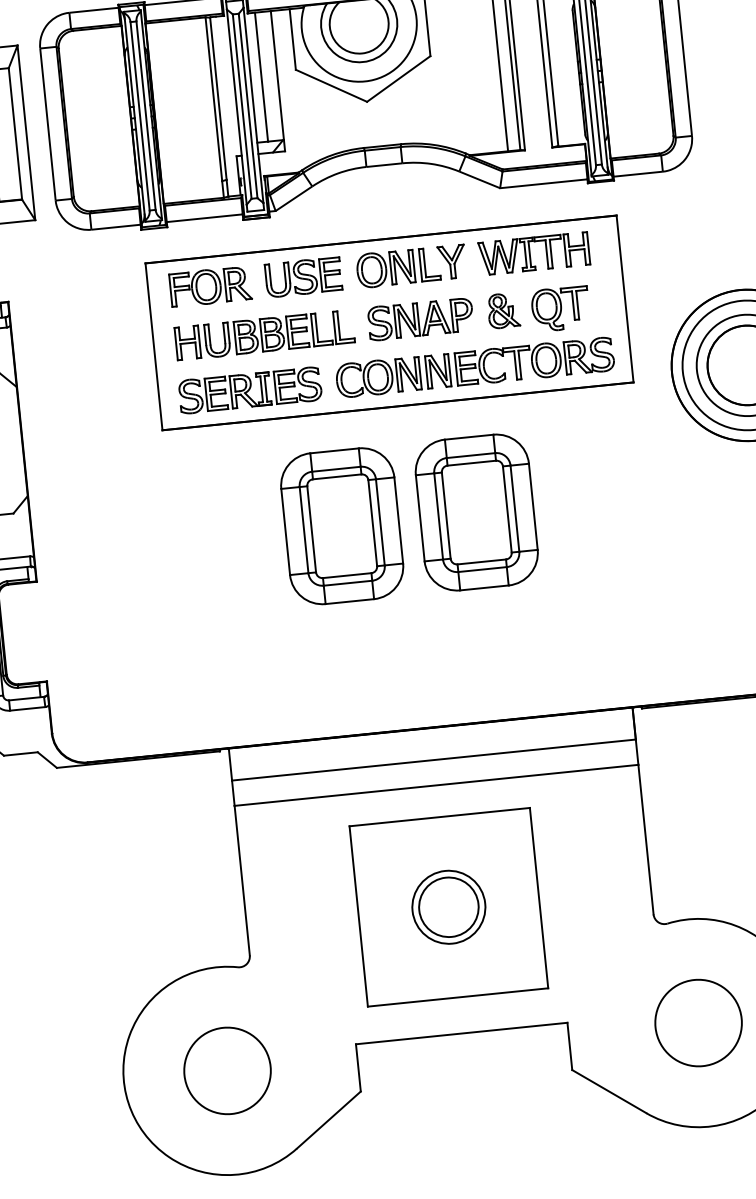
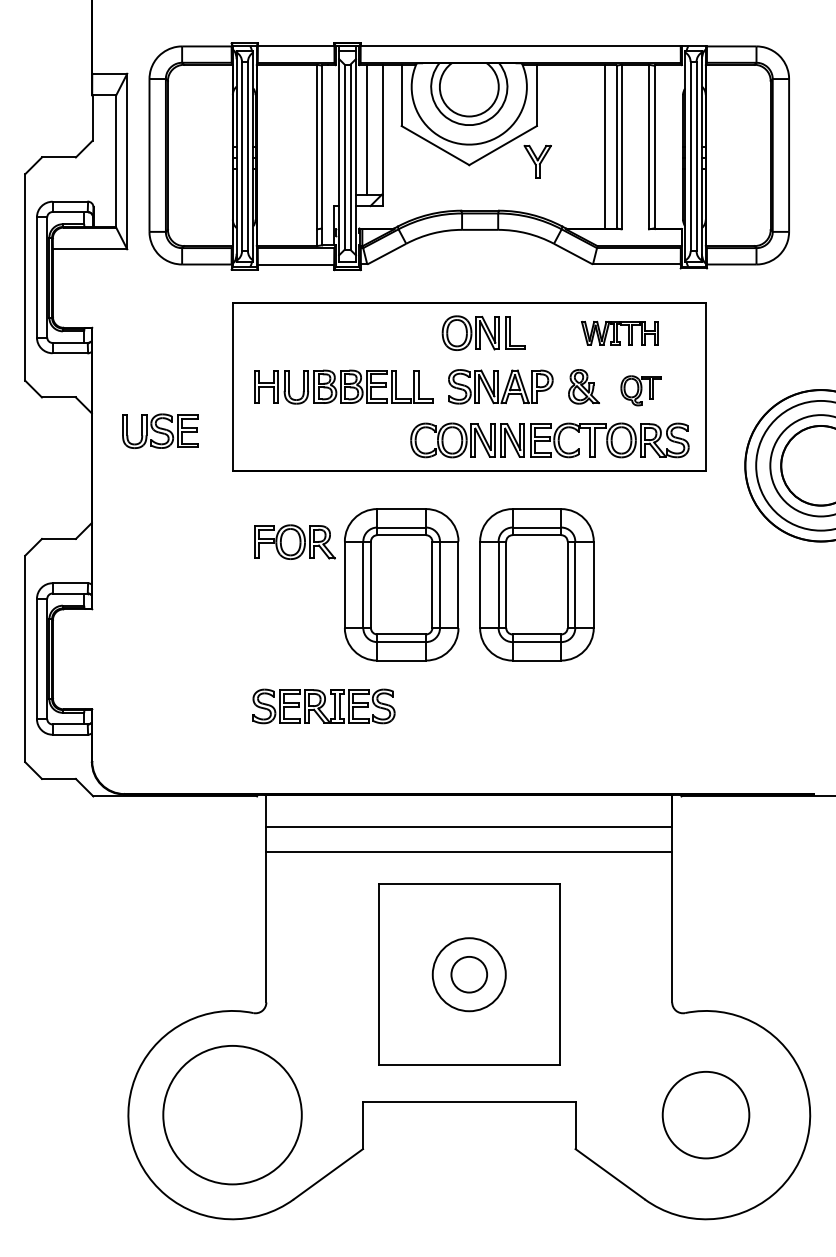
part: (533, 254) -> (619, 333), size x0.7
part: (451, 261) -> (537, 161), moved
part: (303, 276) -> (160, 430), moved
part: (210, 286) -> (294, 541), moved
part: (560, 308) -> (640, 390), size x0.7
part: (249, 390) -> (323, 706), moved
circle: (449, 907) -> (469, 974), size x0.6
circle: (227, 1070) -> (232, 1114), size x1.6

